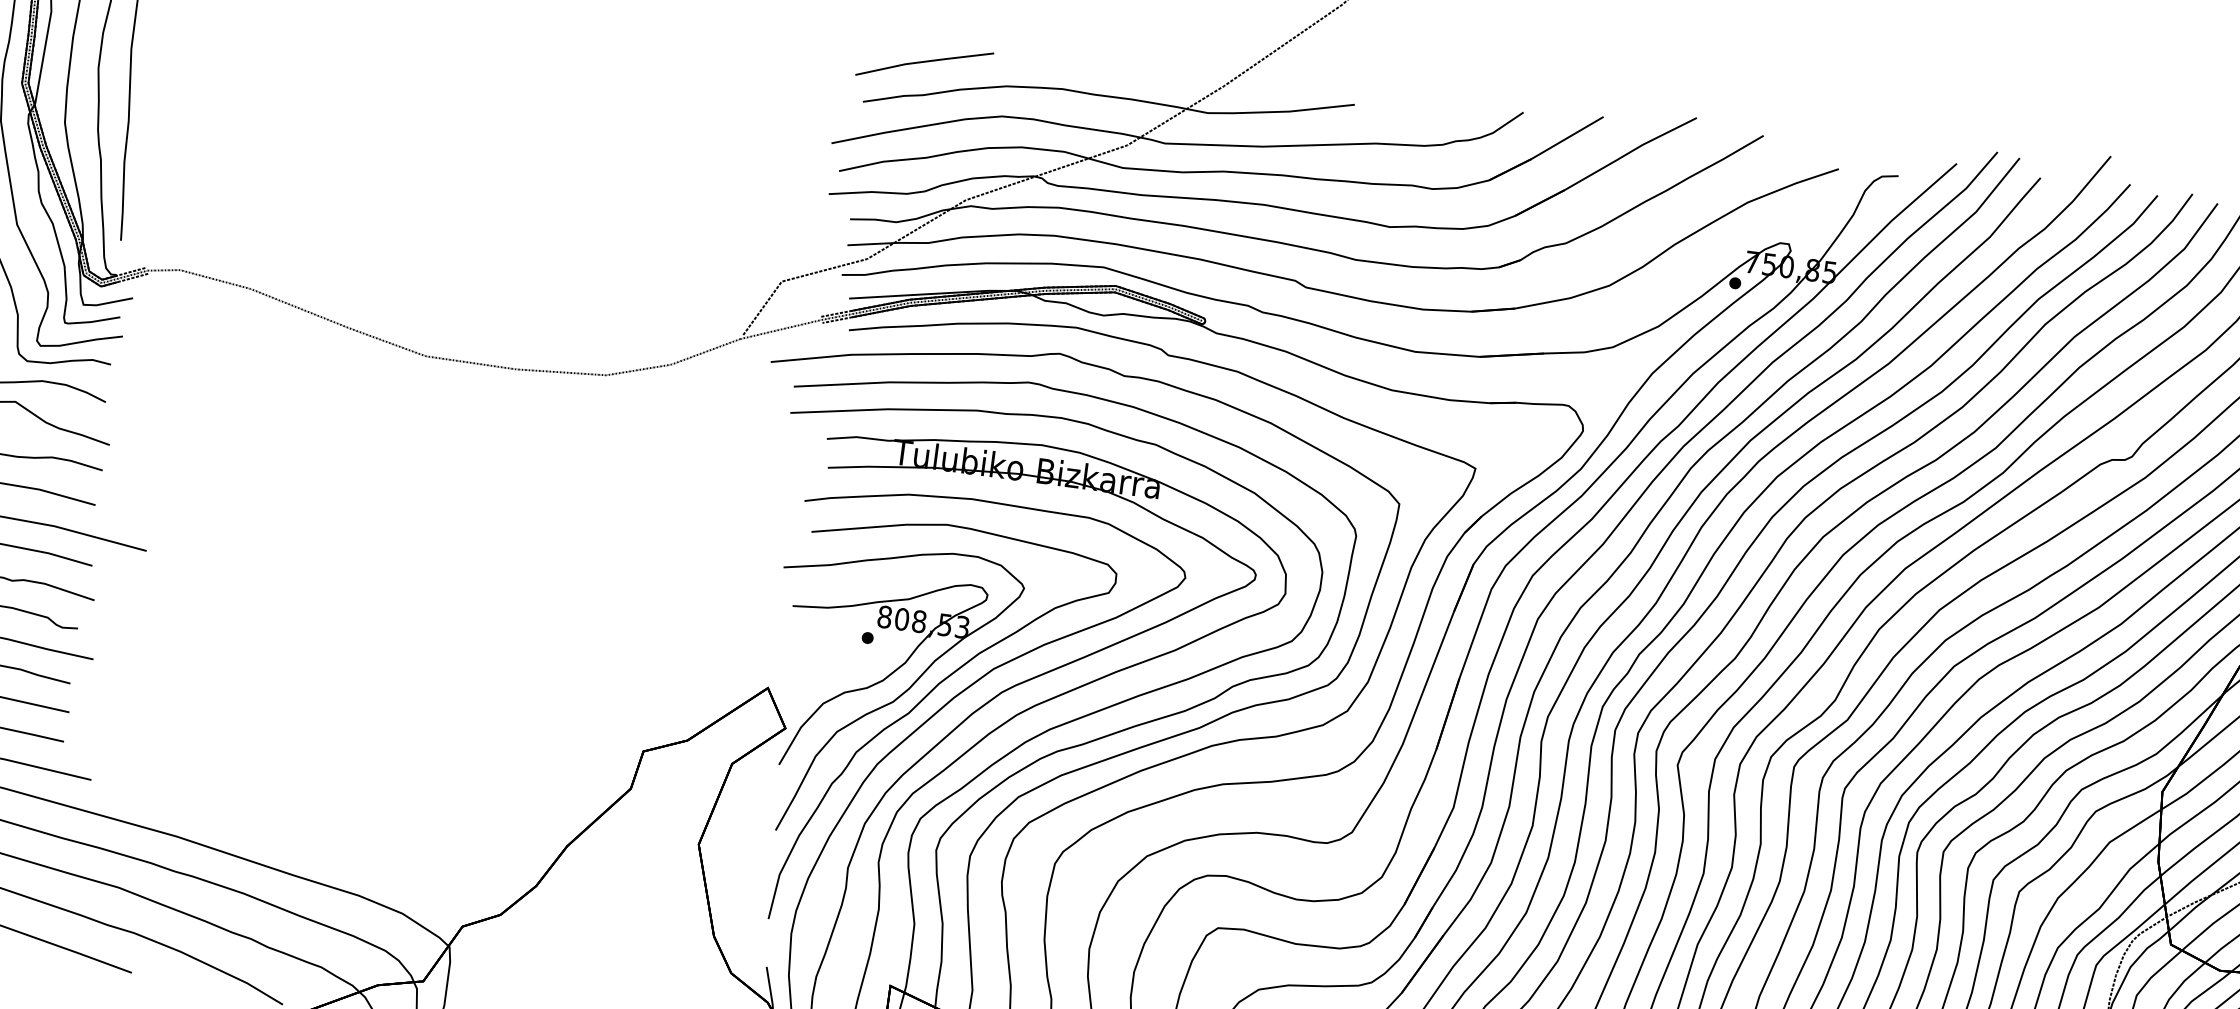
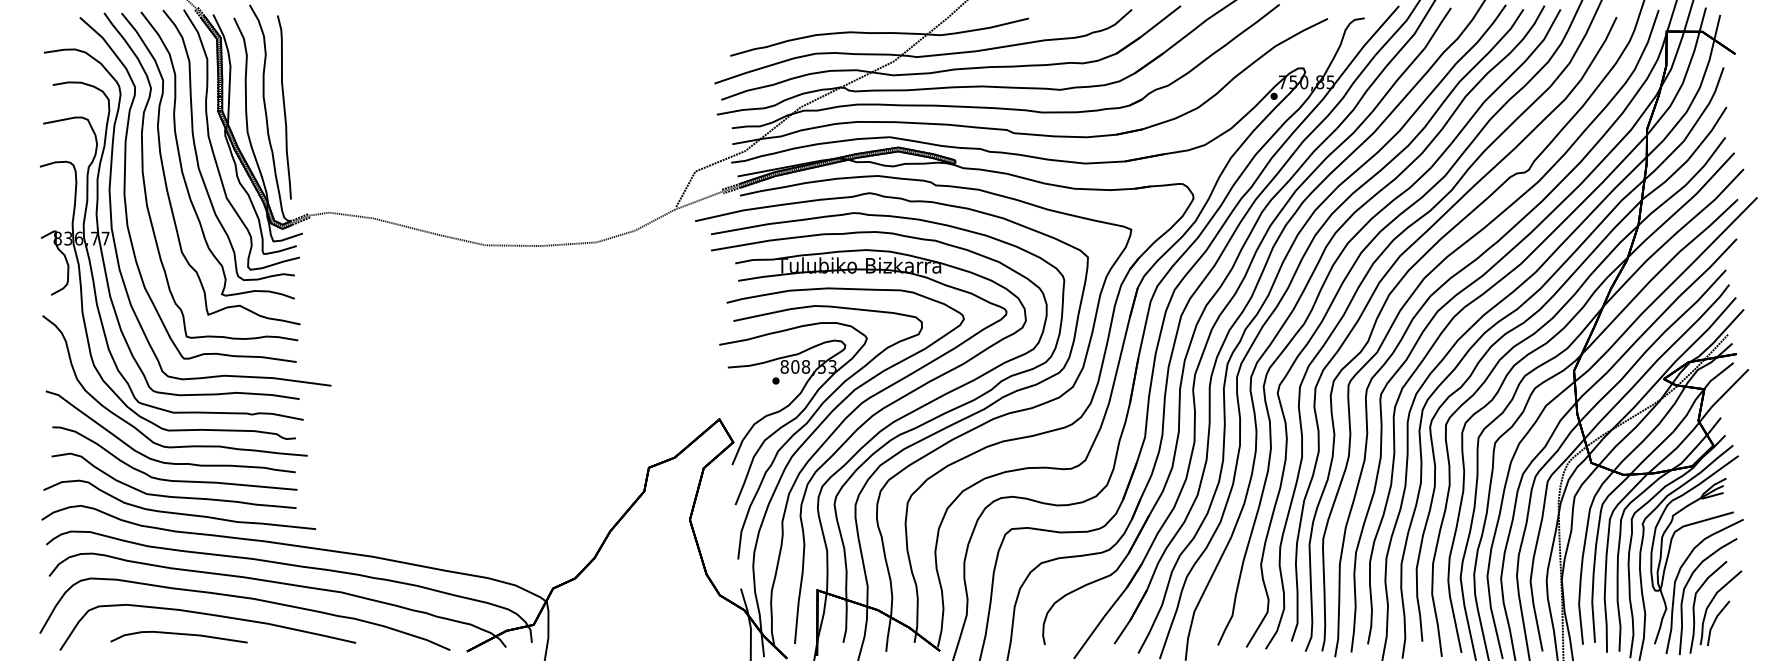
line: (924, 63) -> (764, 27), removed

